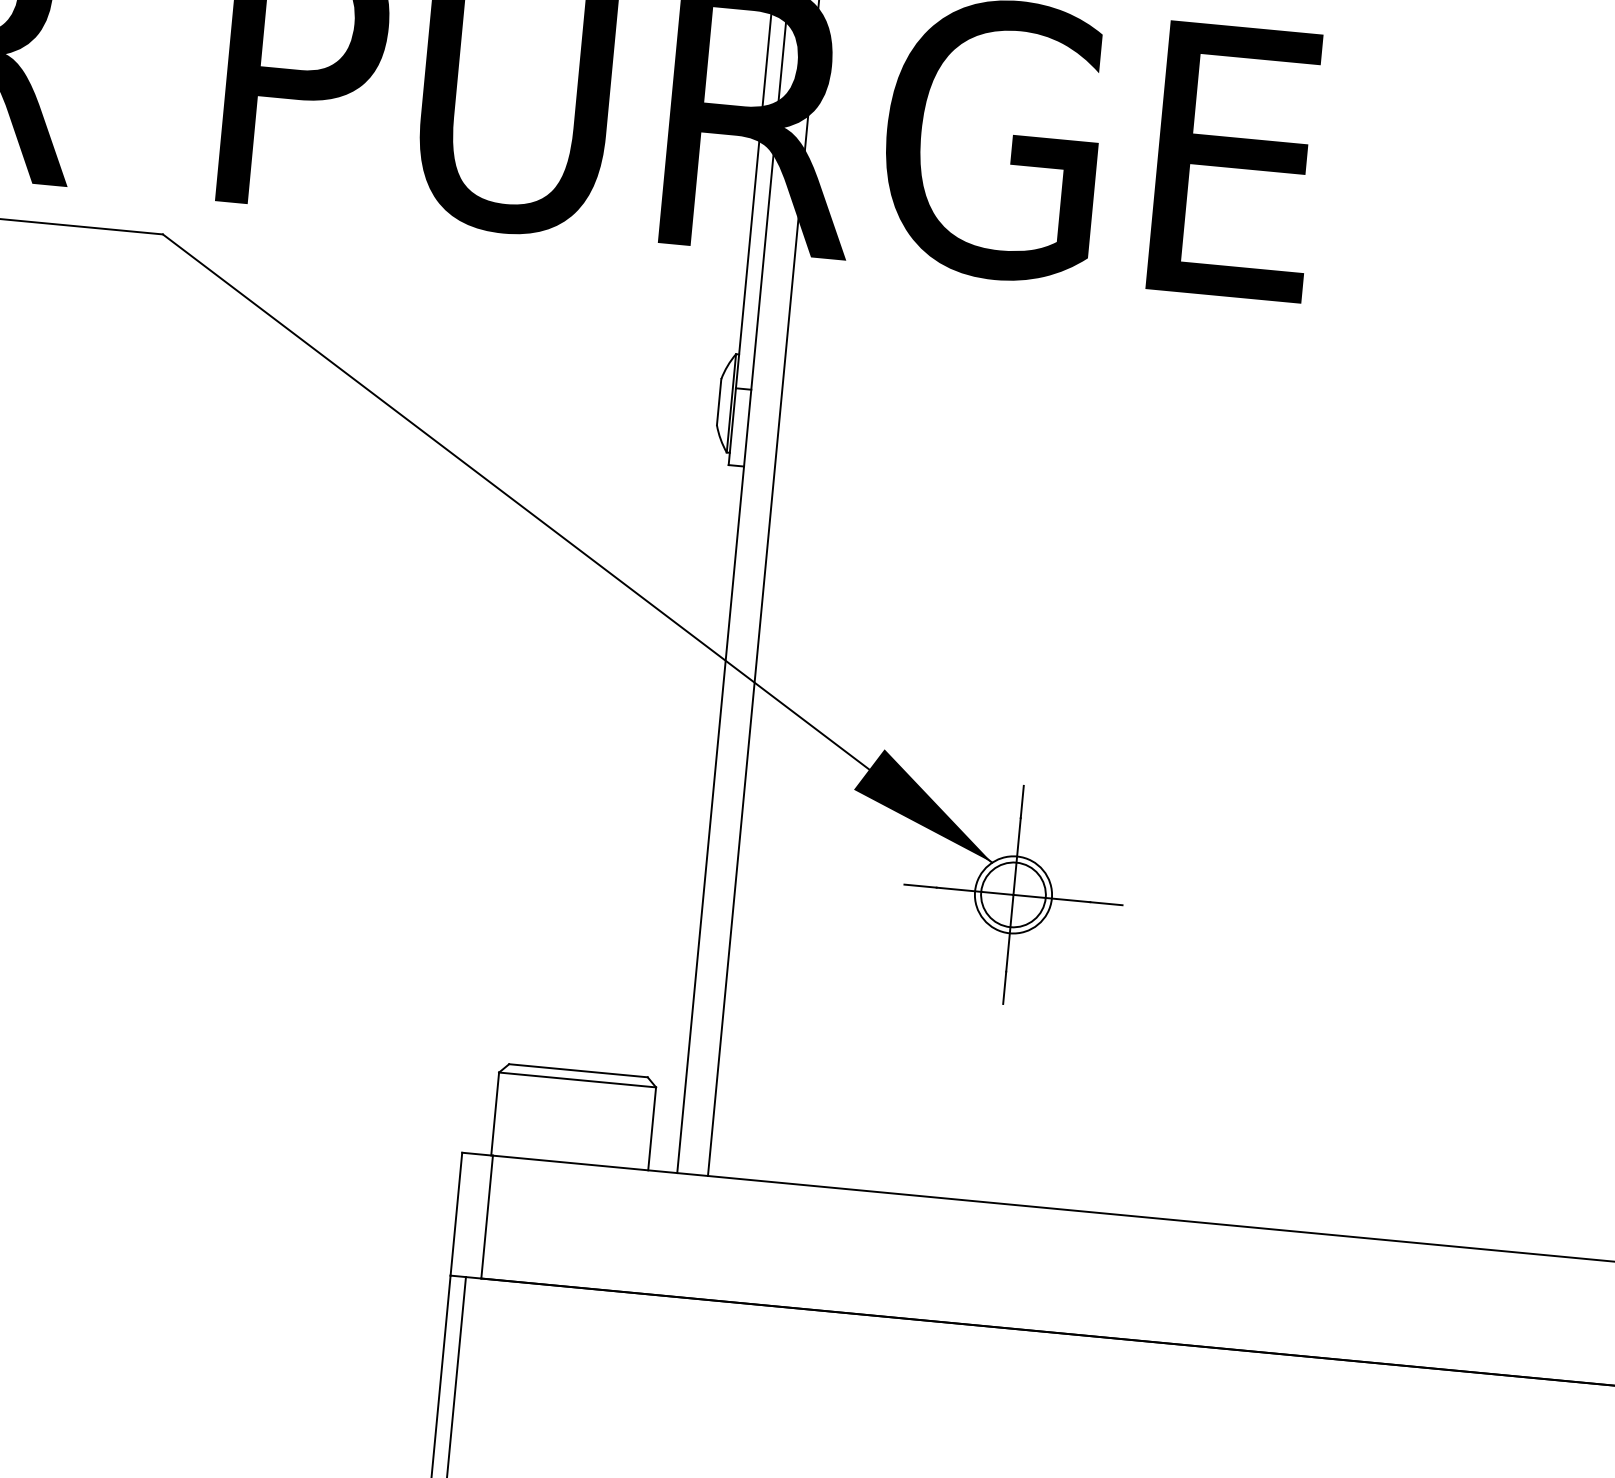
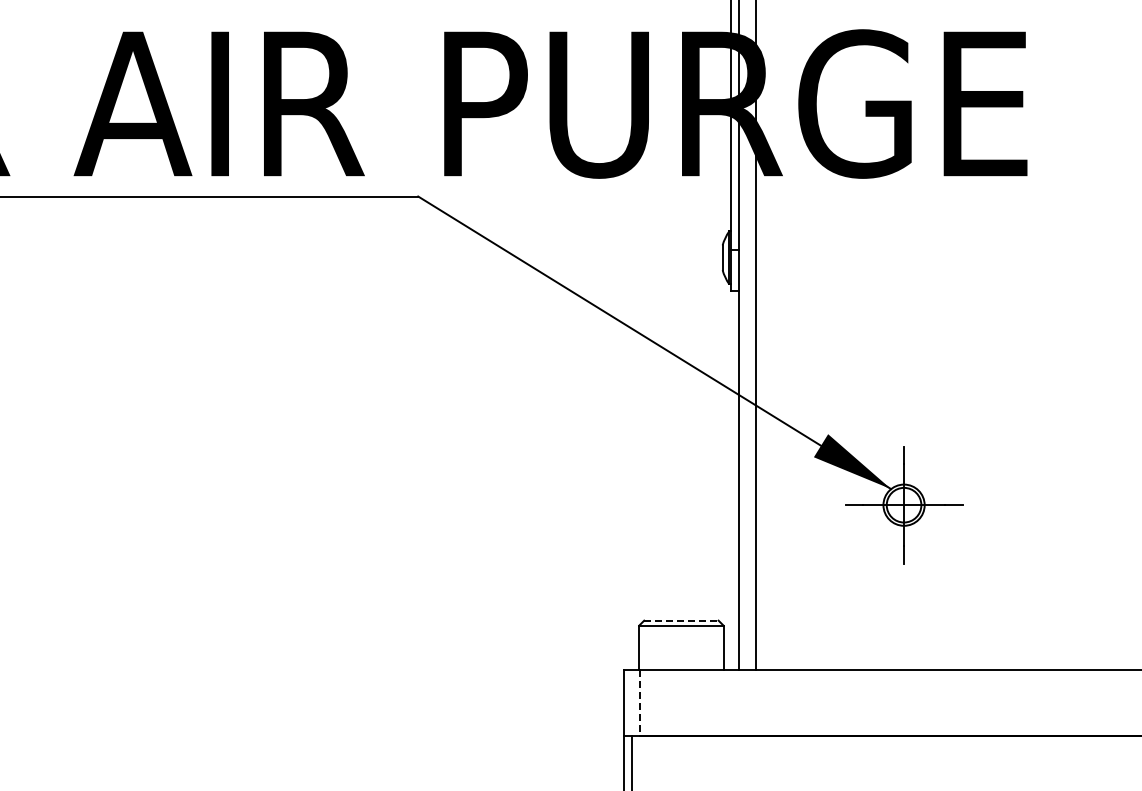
line: (578, 1070) -> (681, 620), solid -> dashed
line: (487, 1217) -> (640, 703), solid -> dashed

